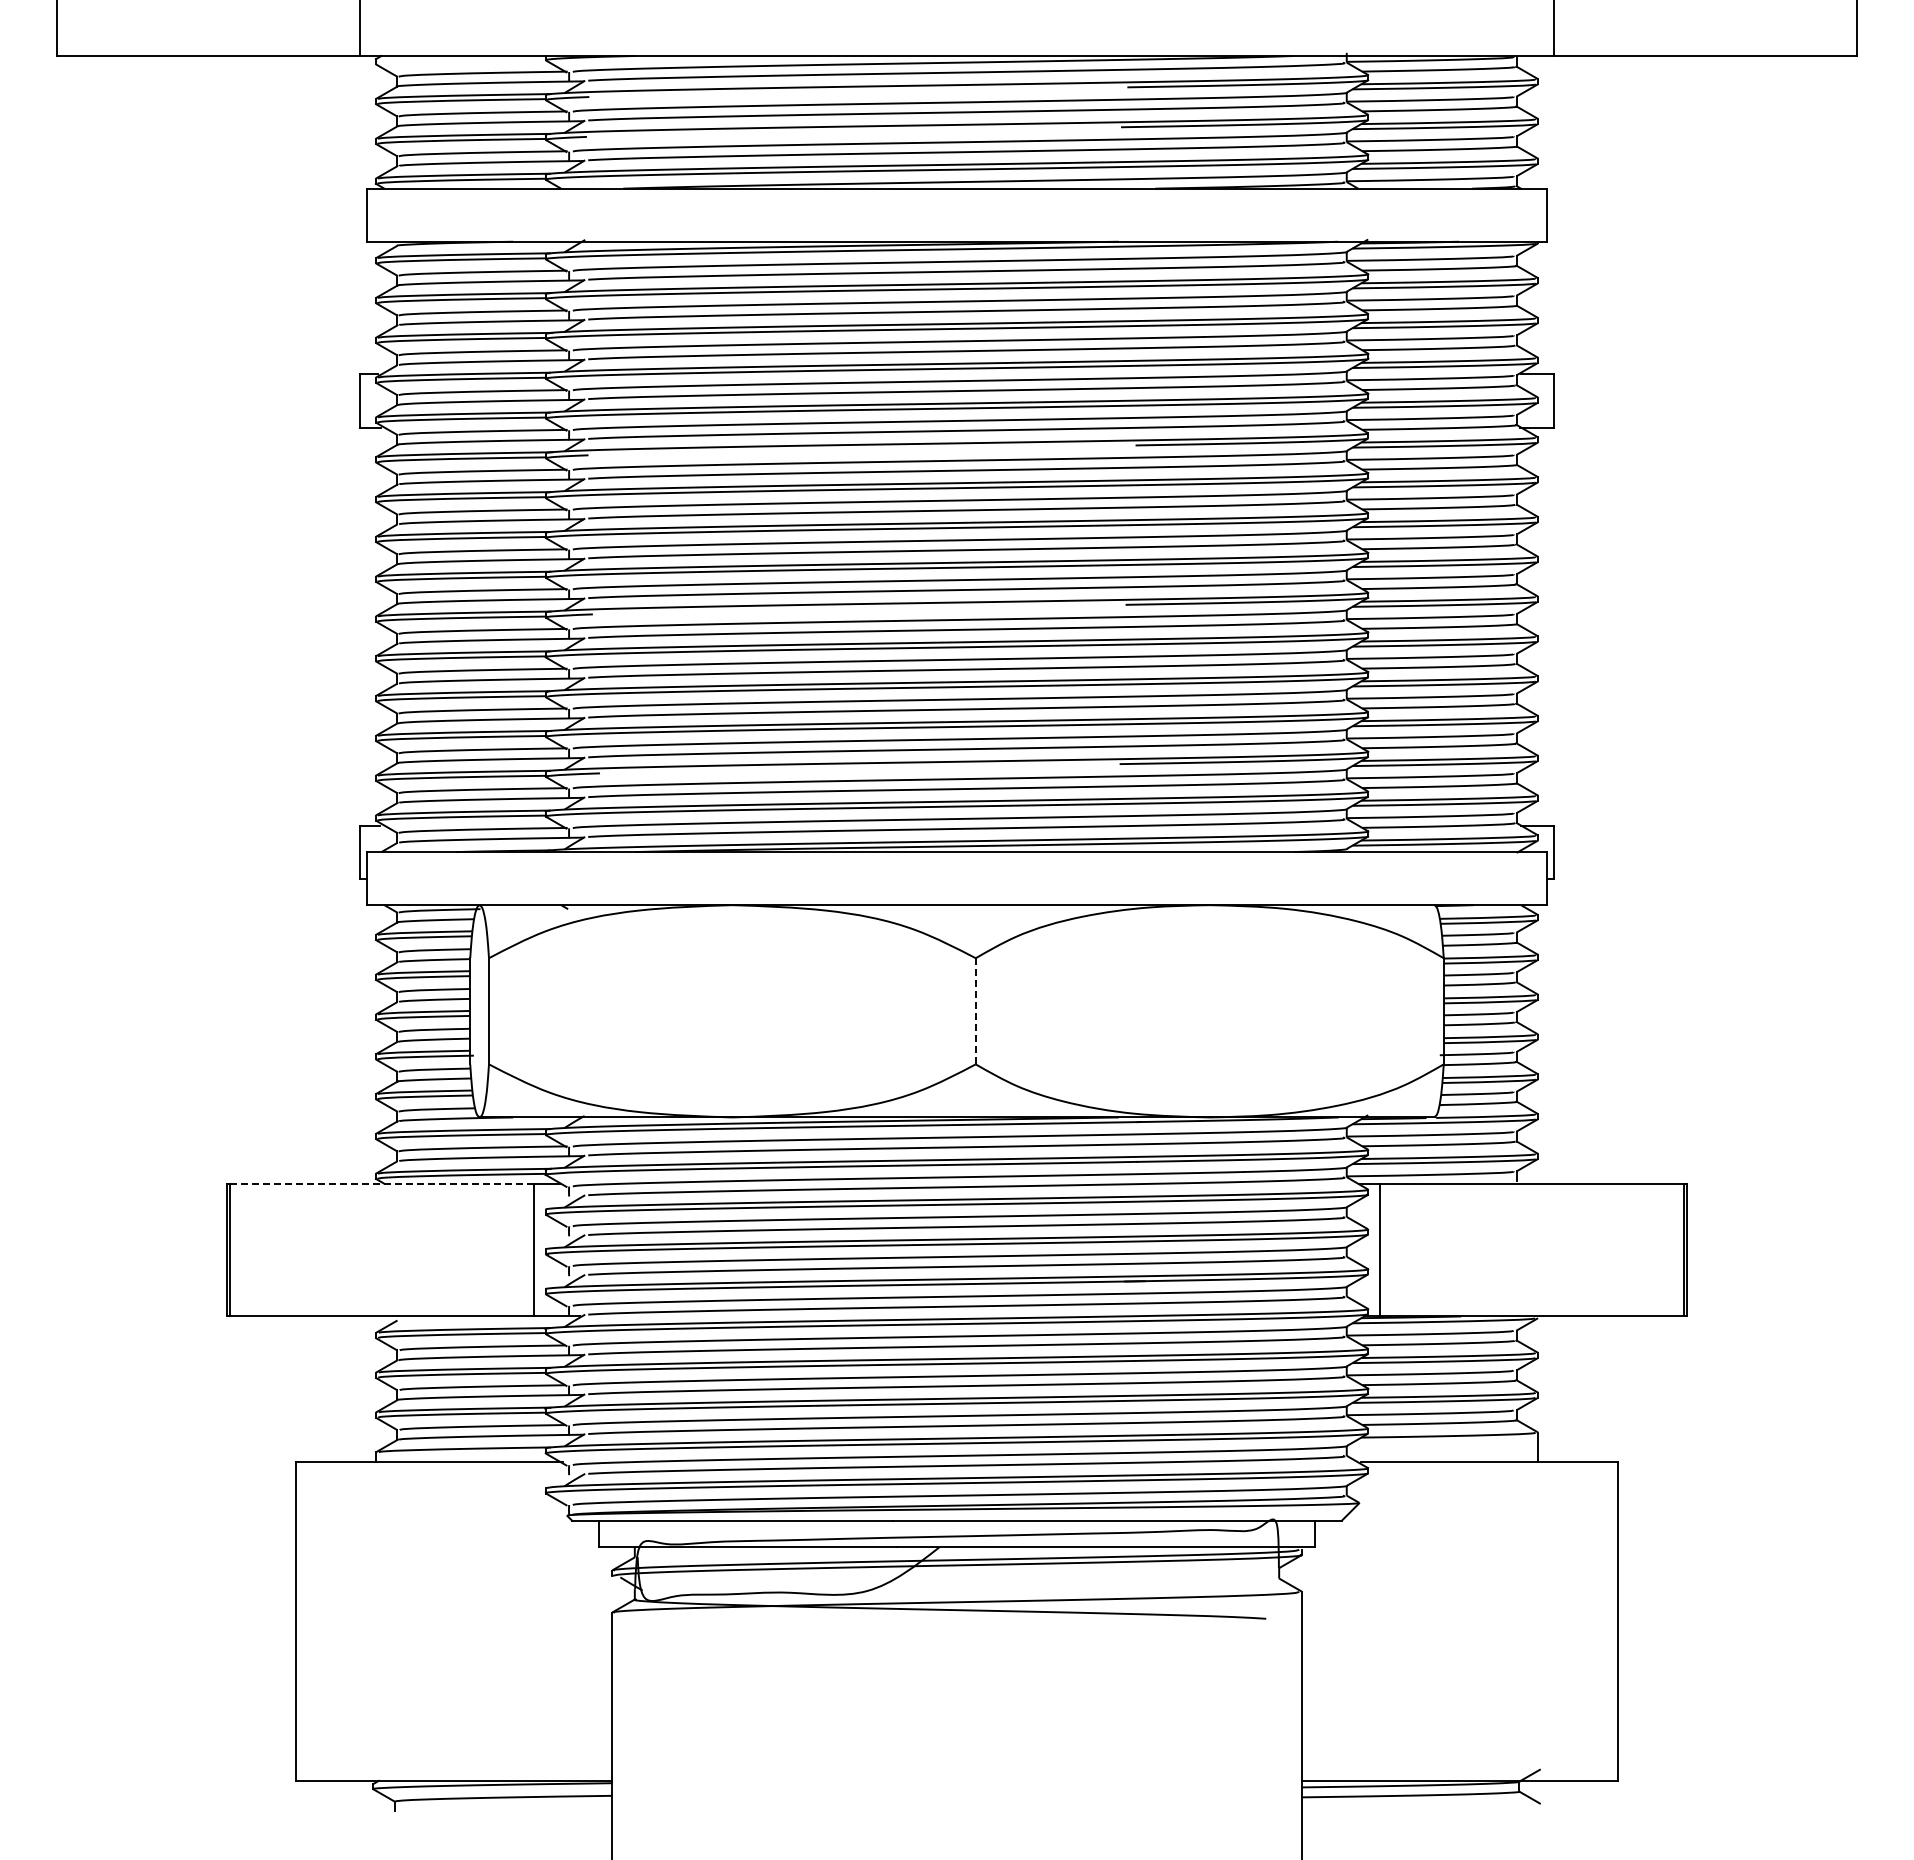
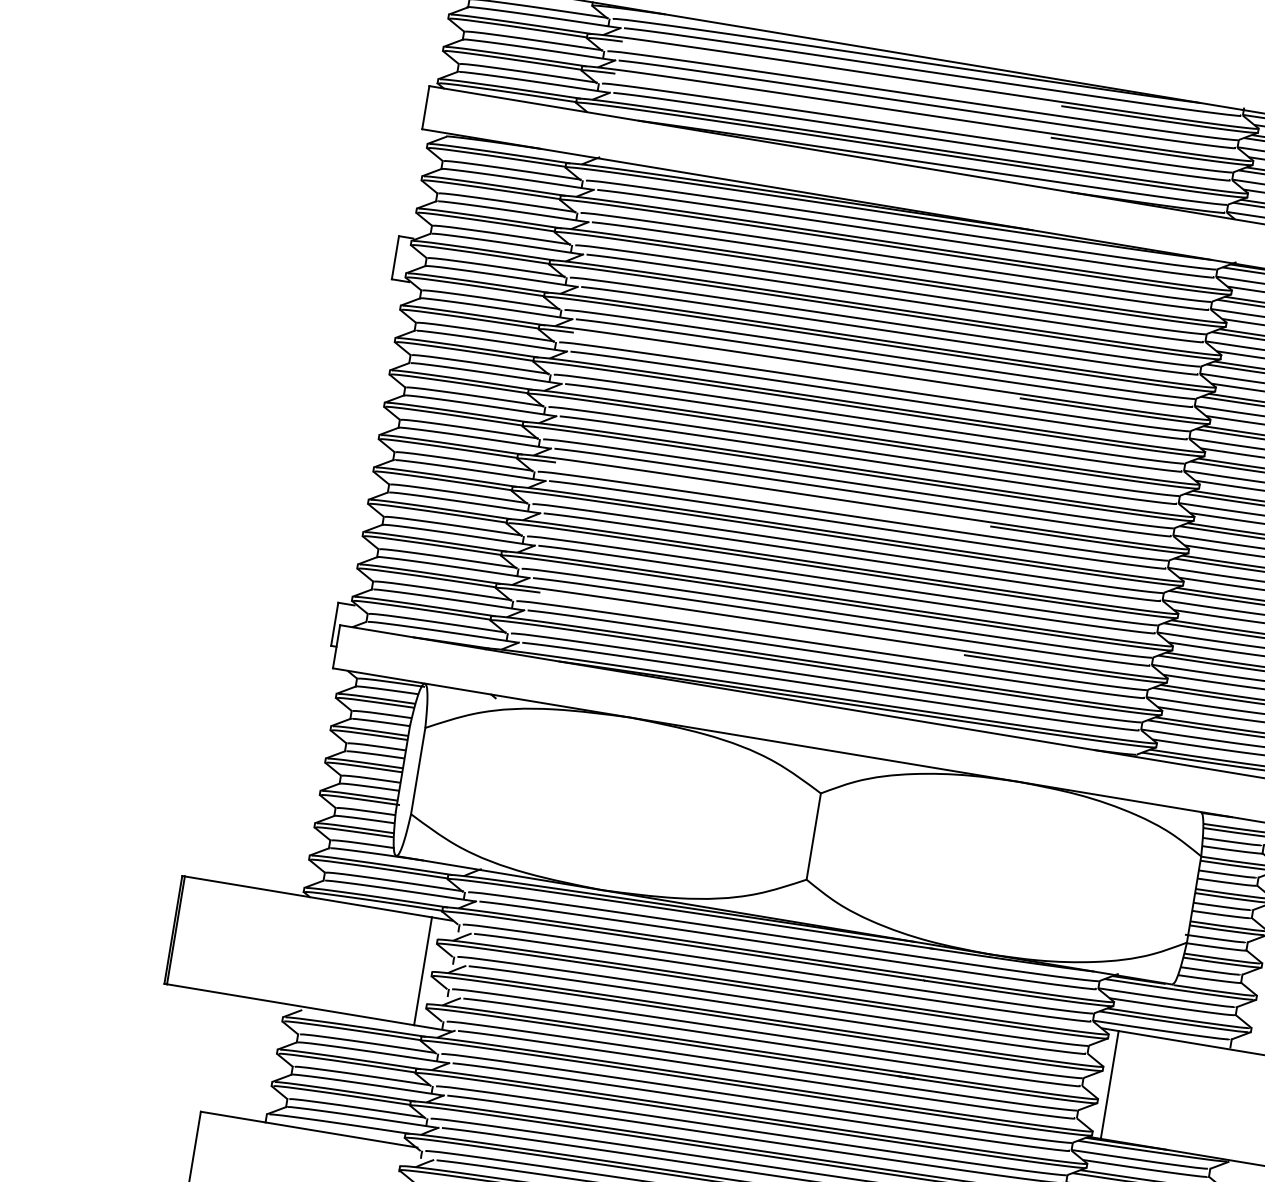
line: (975, 1011) -> (813, 836), dashed -> solid
line: (382, 1183) -> (308, 896), dashed -> solid

